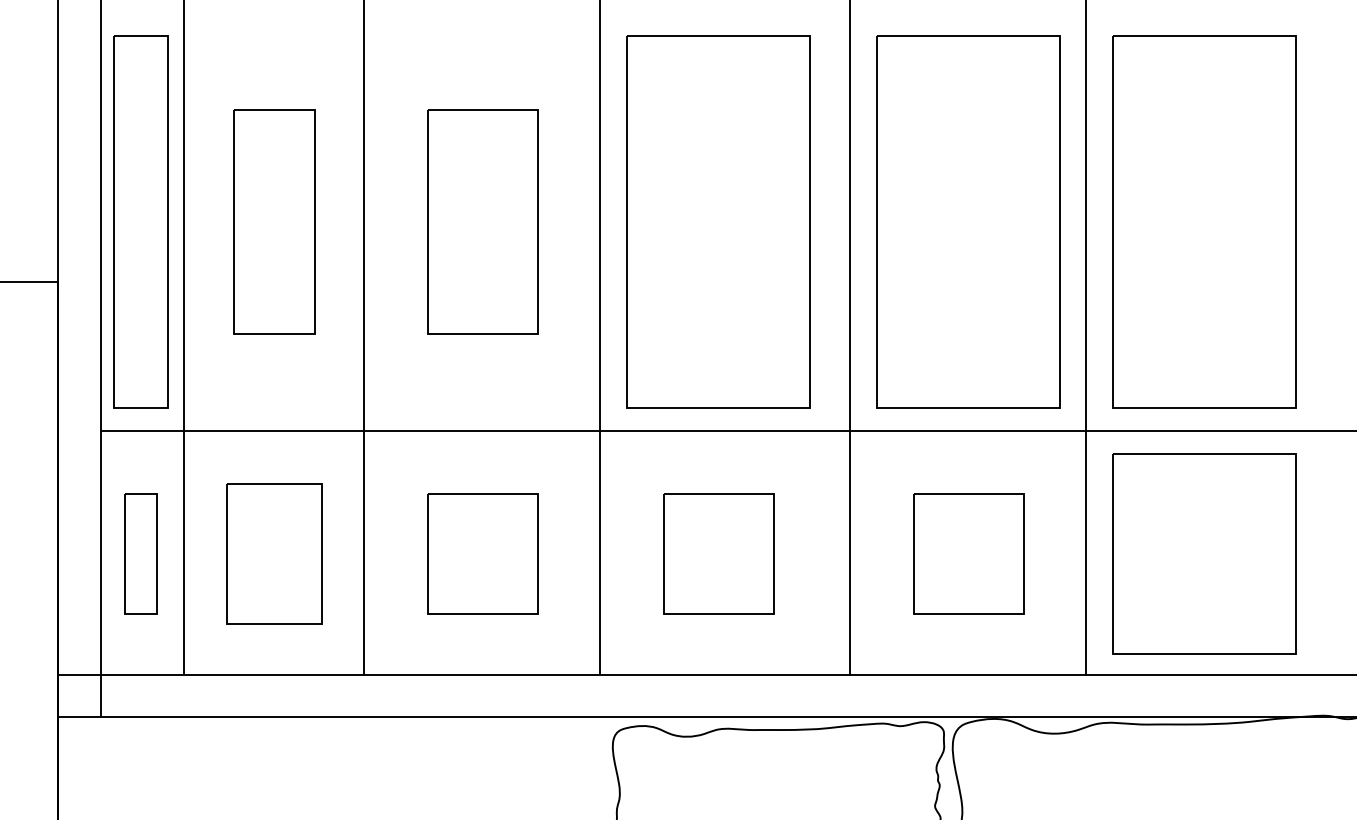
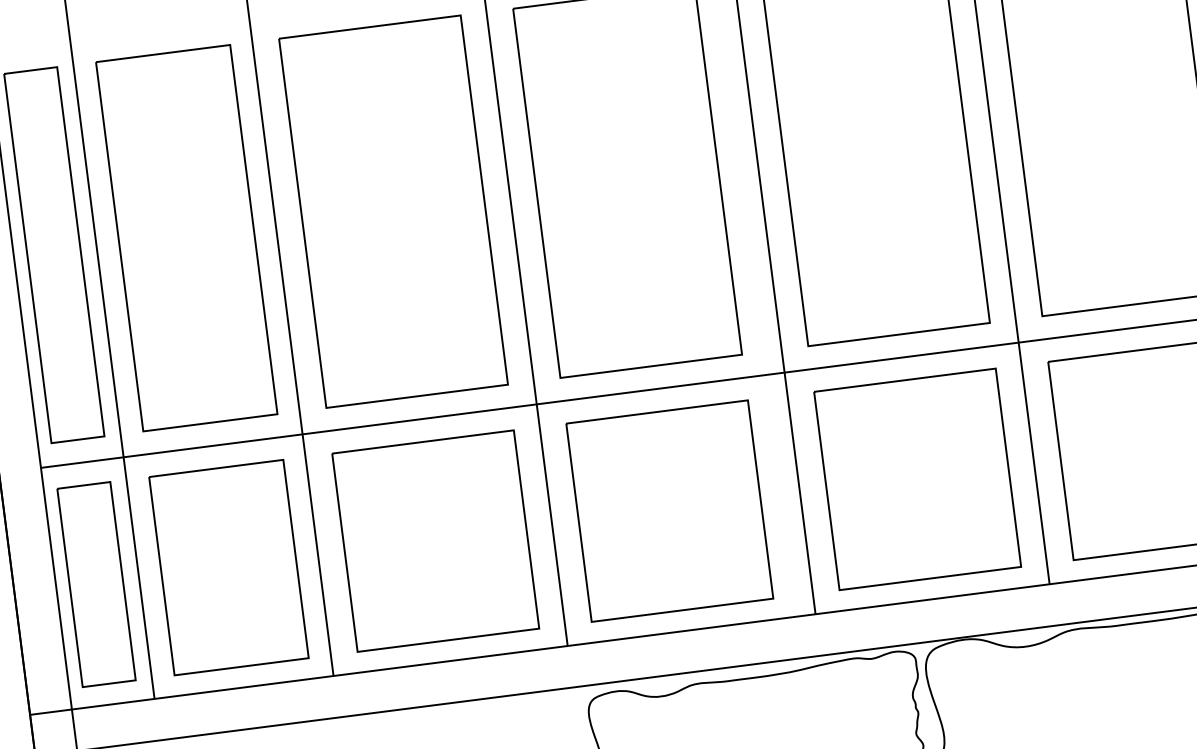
part: (274, 221) -> (186, 237), size x1.67
part: (482, 221) -> (393, 211), size x1.67
part: (140, 553) -> (96, 584), size x1.67
part: (274, 553) -> (228, 567), size x1.43
part: (482, 553) -> (435, 540), size x1.67
part: (718, 553) -> (669, 510), size x1.67
part: (968, 553) -> (917, 478), size x1.67

